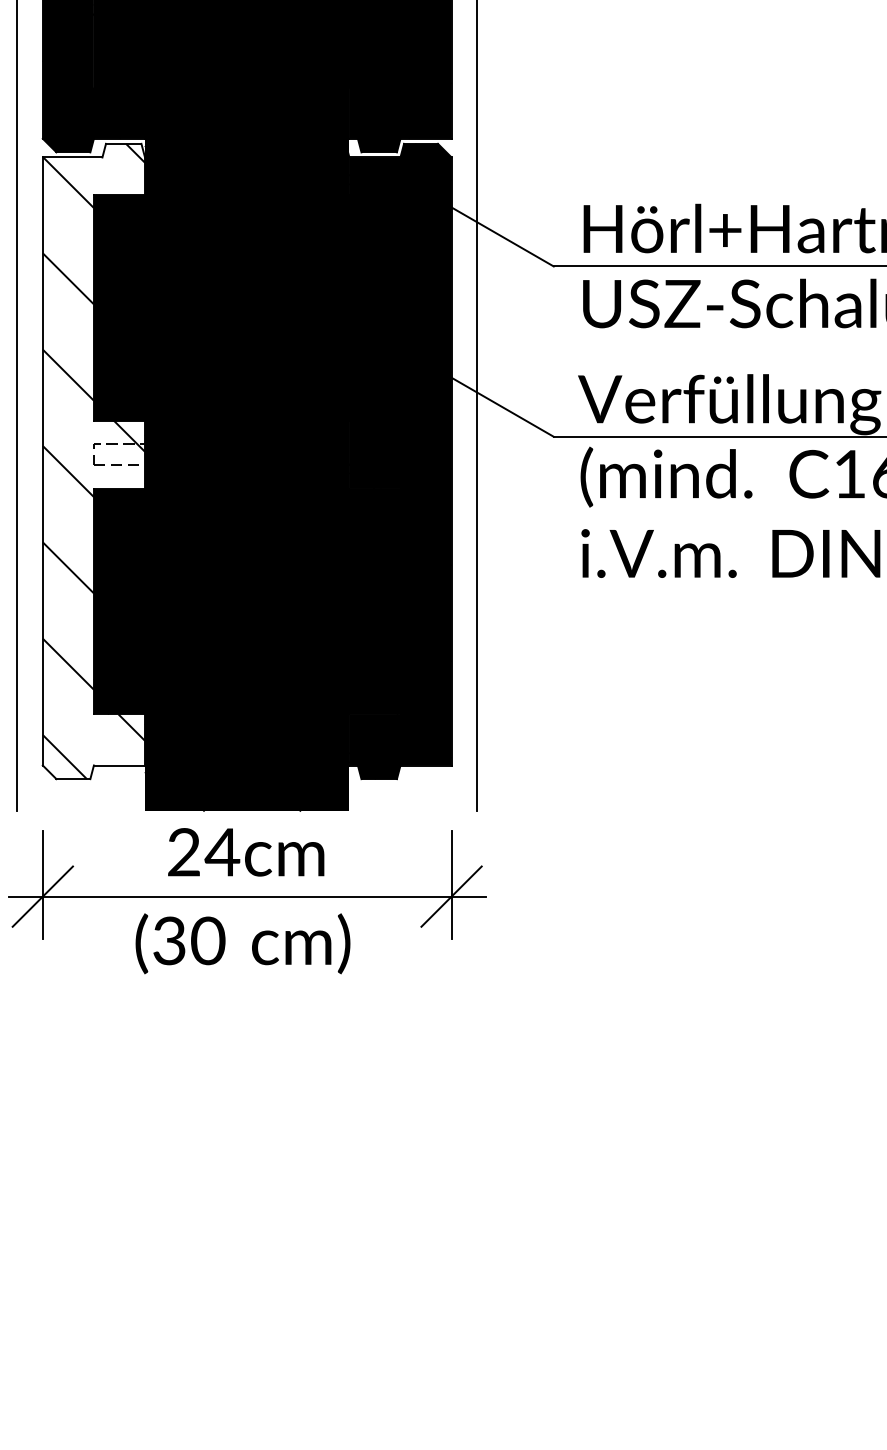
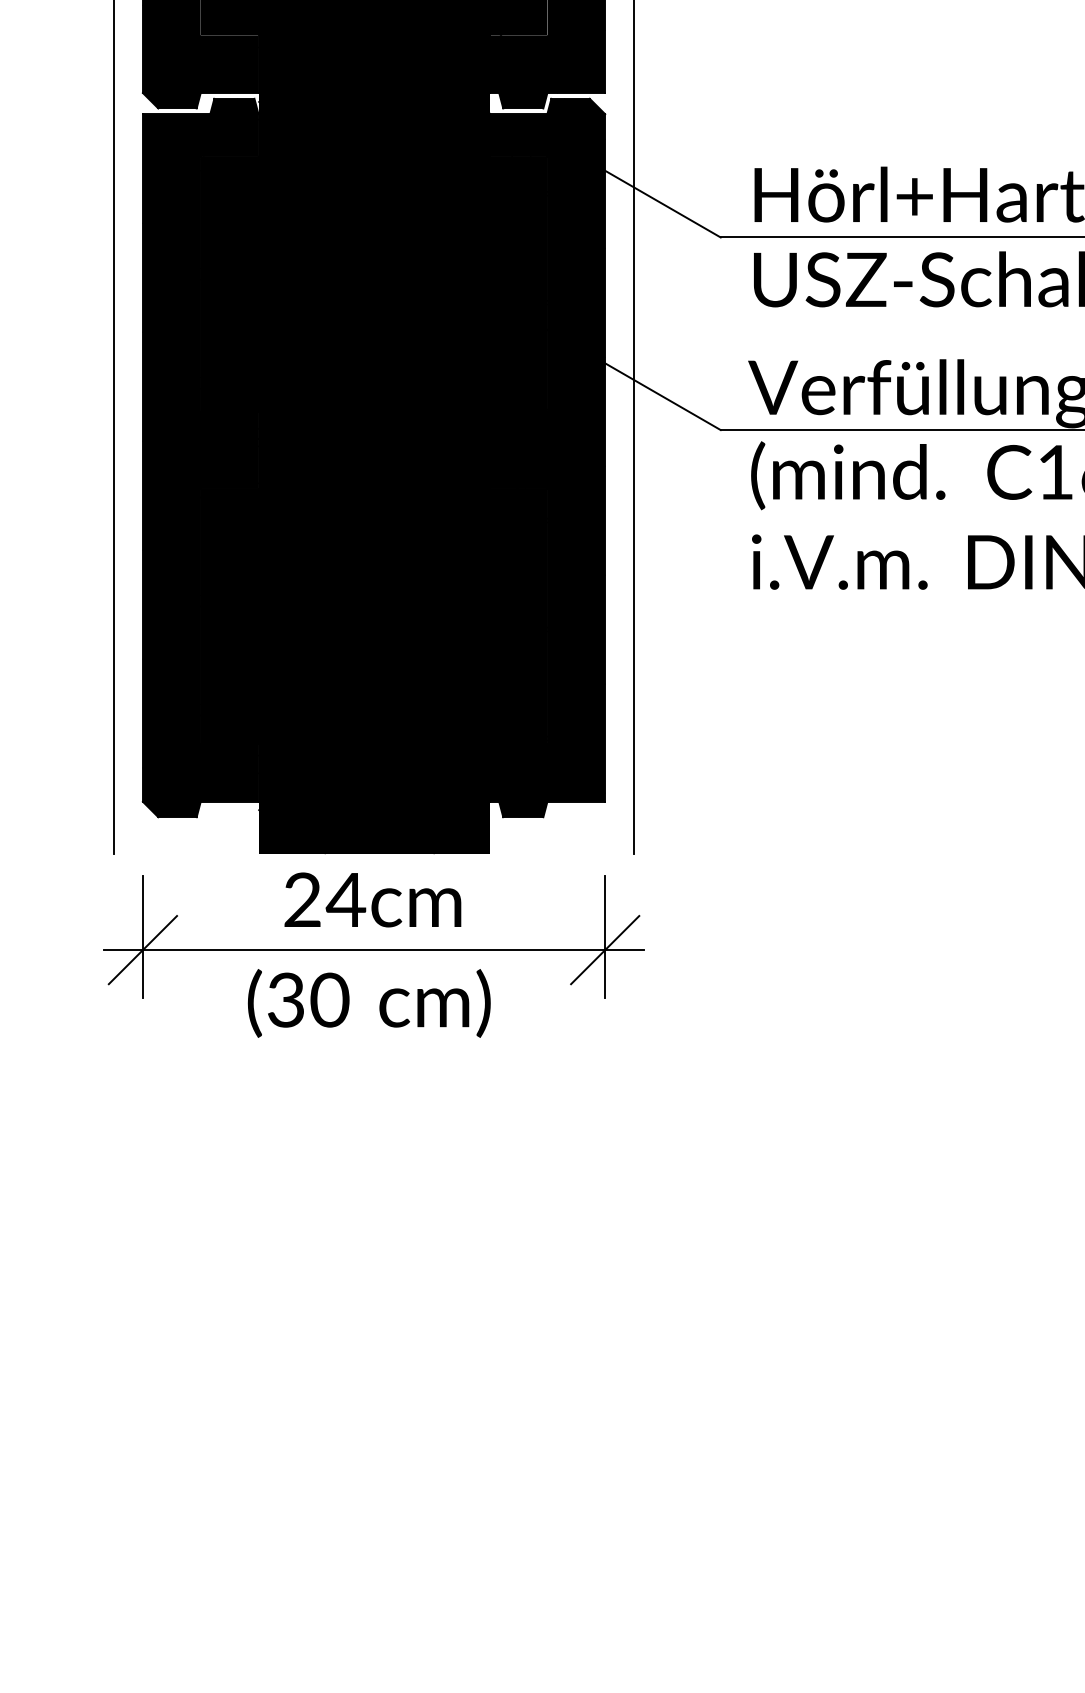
fill: (93, 461) -> (200, 457), added

